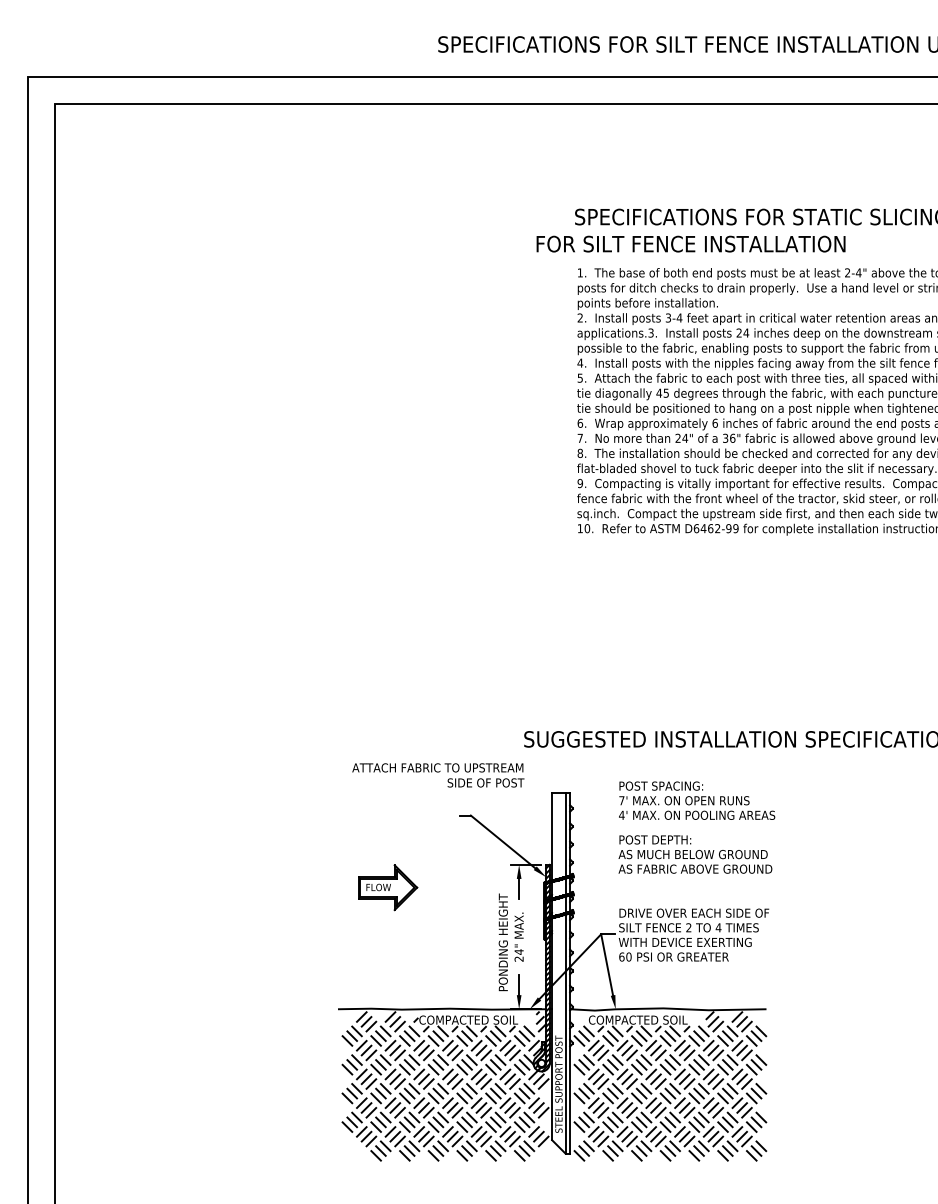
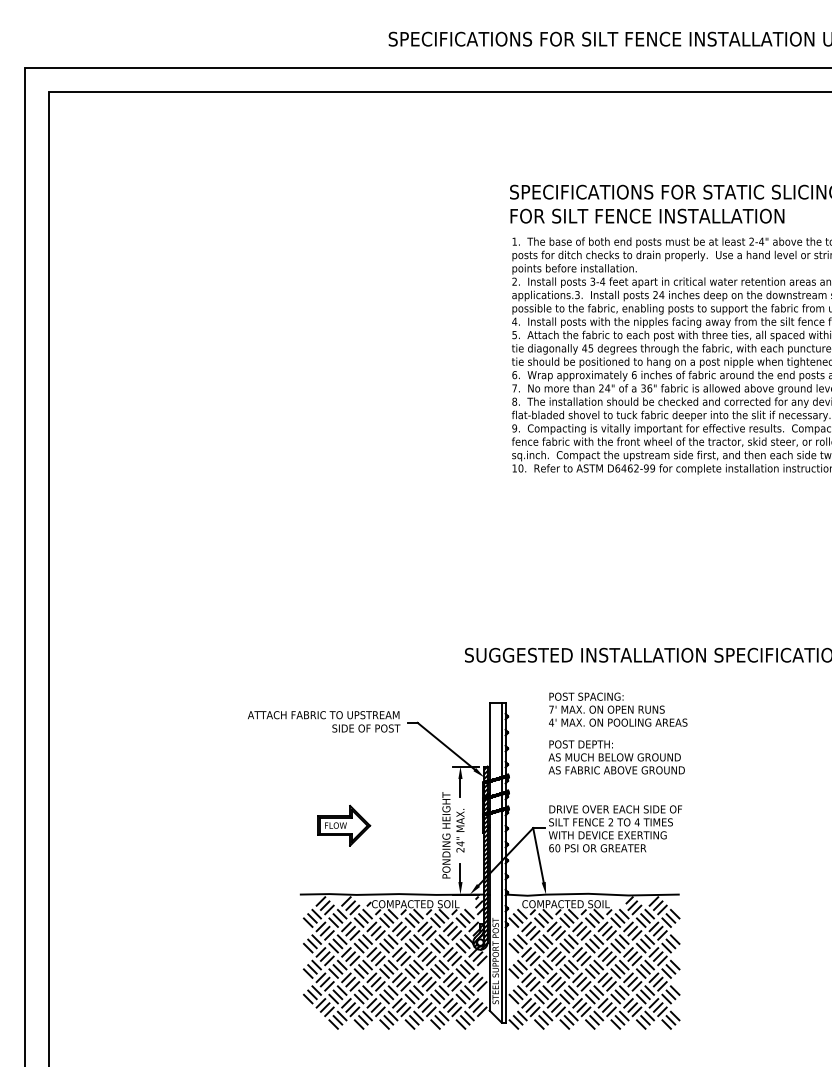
text: (690, 243) -> (646, 215), moved
text: (438, 775) -> (324, 721), moved
part: (388, 887) -> (344, 825), moved

